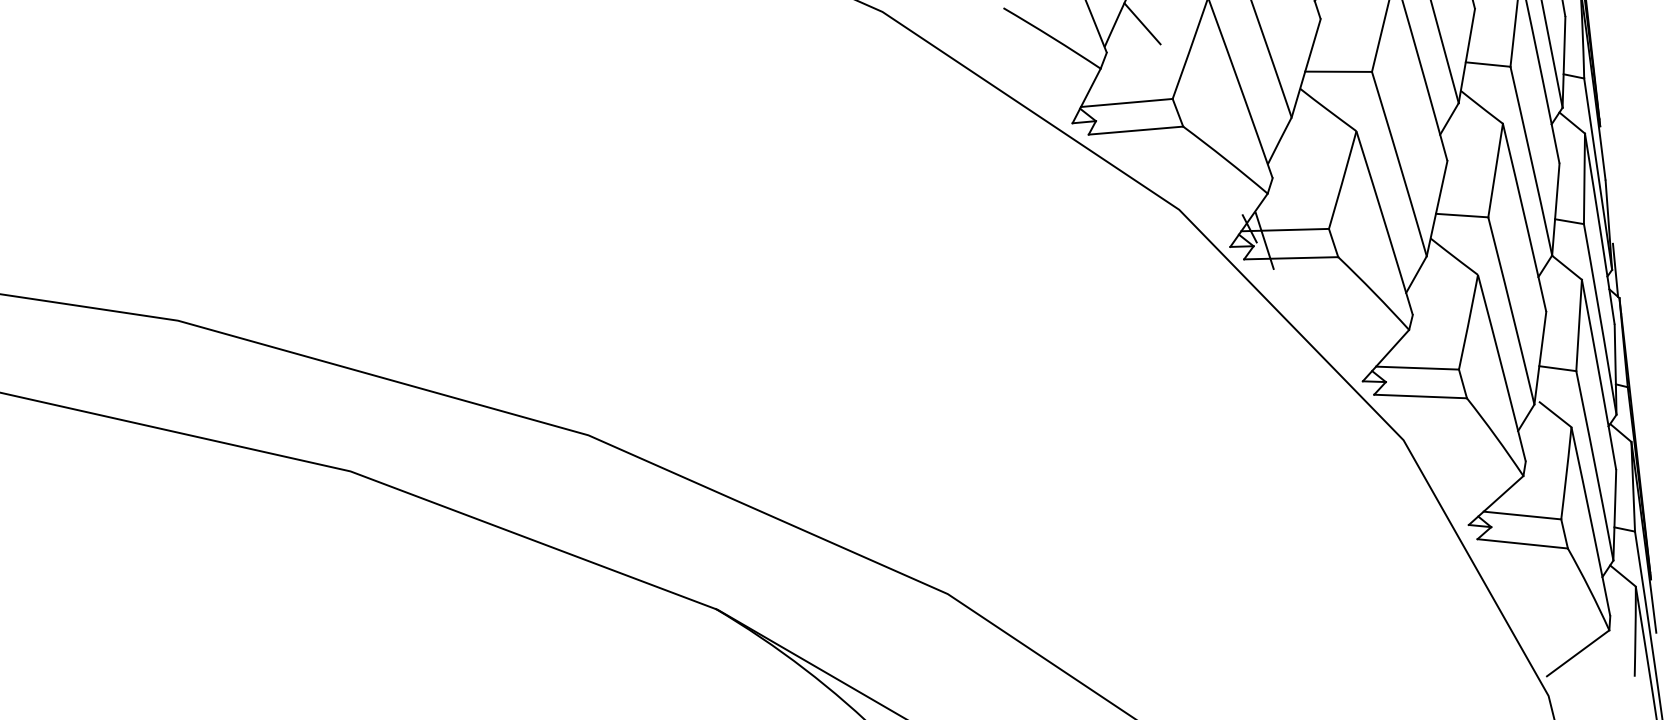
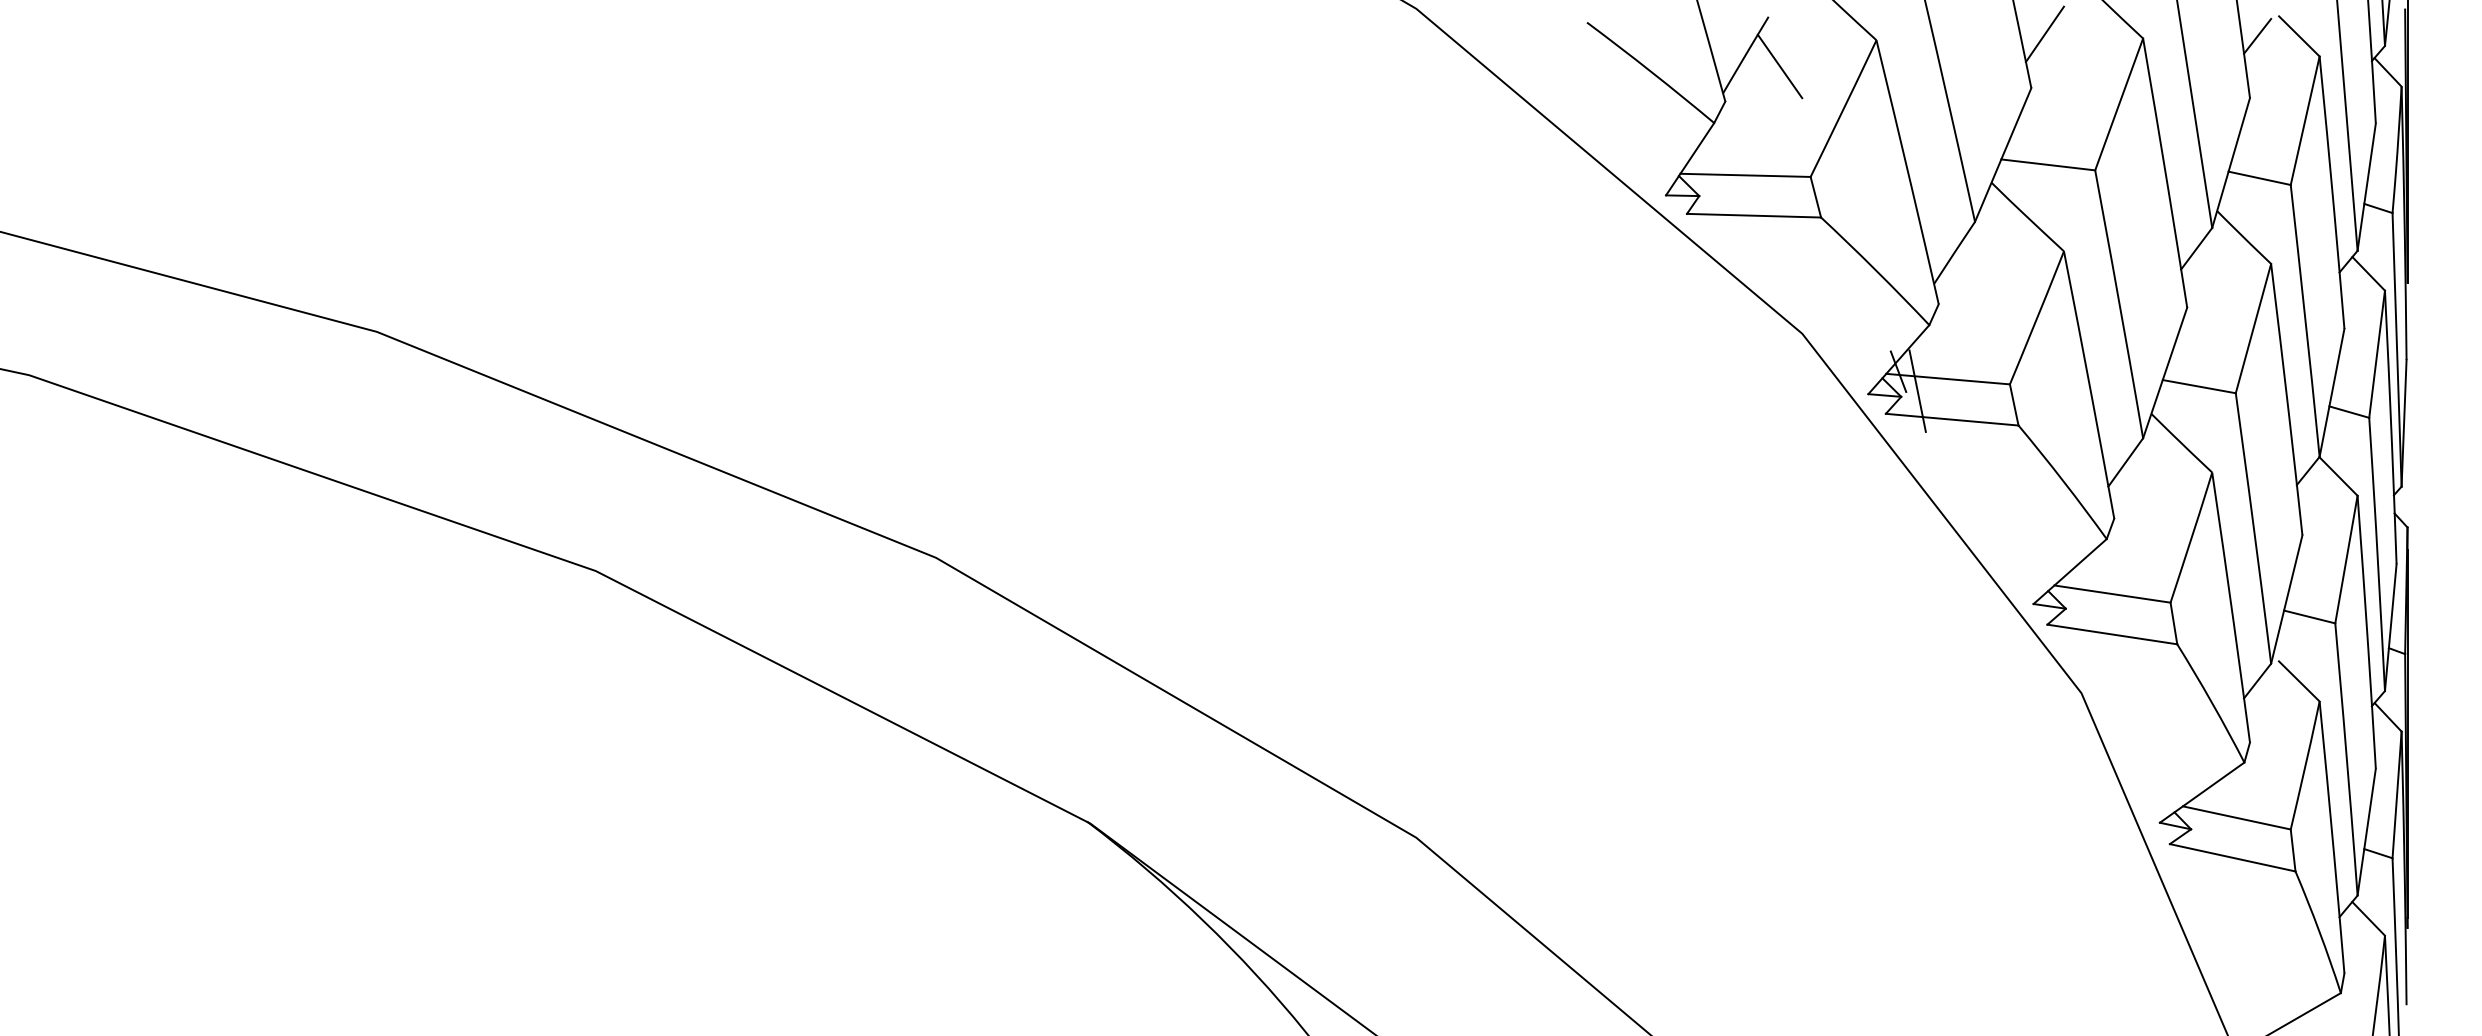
line: (1614, 270) -> (2405, 487), removed

